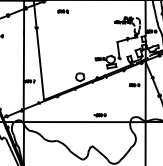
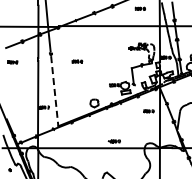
part: (63, 11) -> (77, 61), moved
line: (40, 65) -> (54, 91), solid -> dashed

